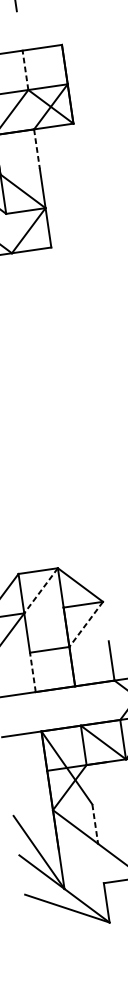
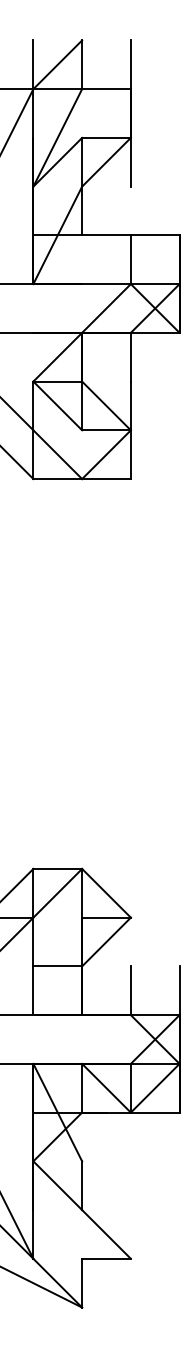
line: (25, 70) -> (130, 259), dashed -> solid
line: (36, 149) -> (130, 357), dashed -> solid
line: (40, 590) -> (57, 893), dashed -> solid
line: (86, 624) -> (106, 942), dashed -> solid
line: (32, 672) -> (33, 990), dashed -> solid
line: (95, 824) -> (82, 1186), dashed -> solid

